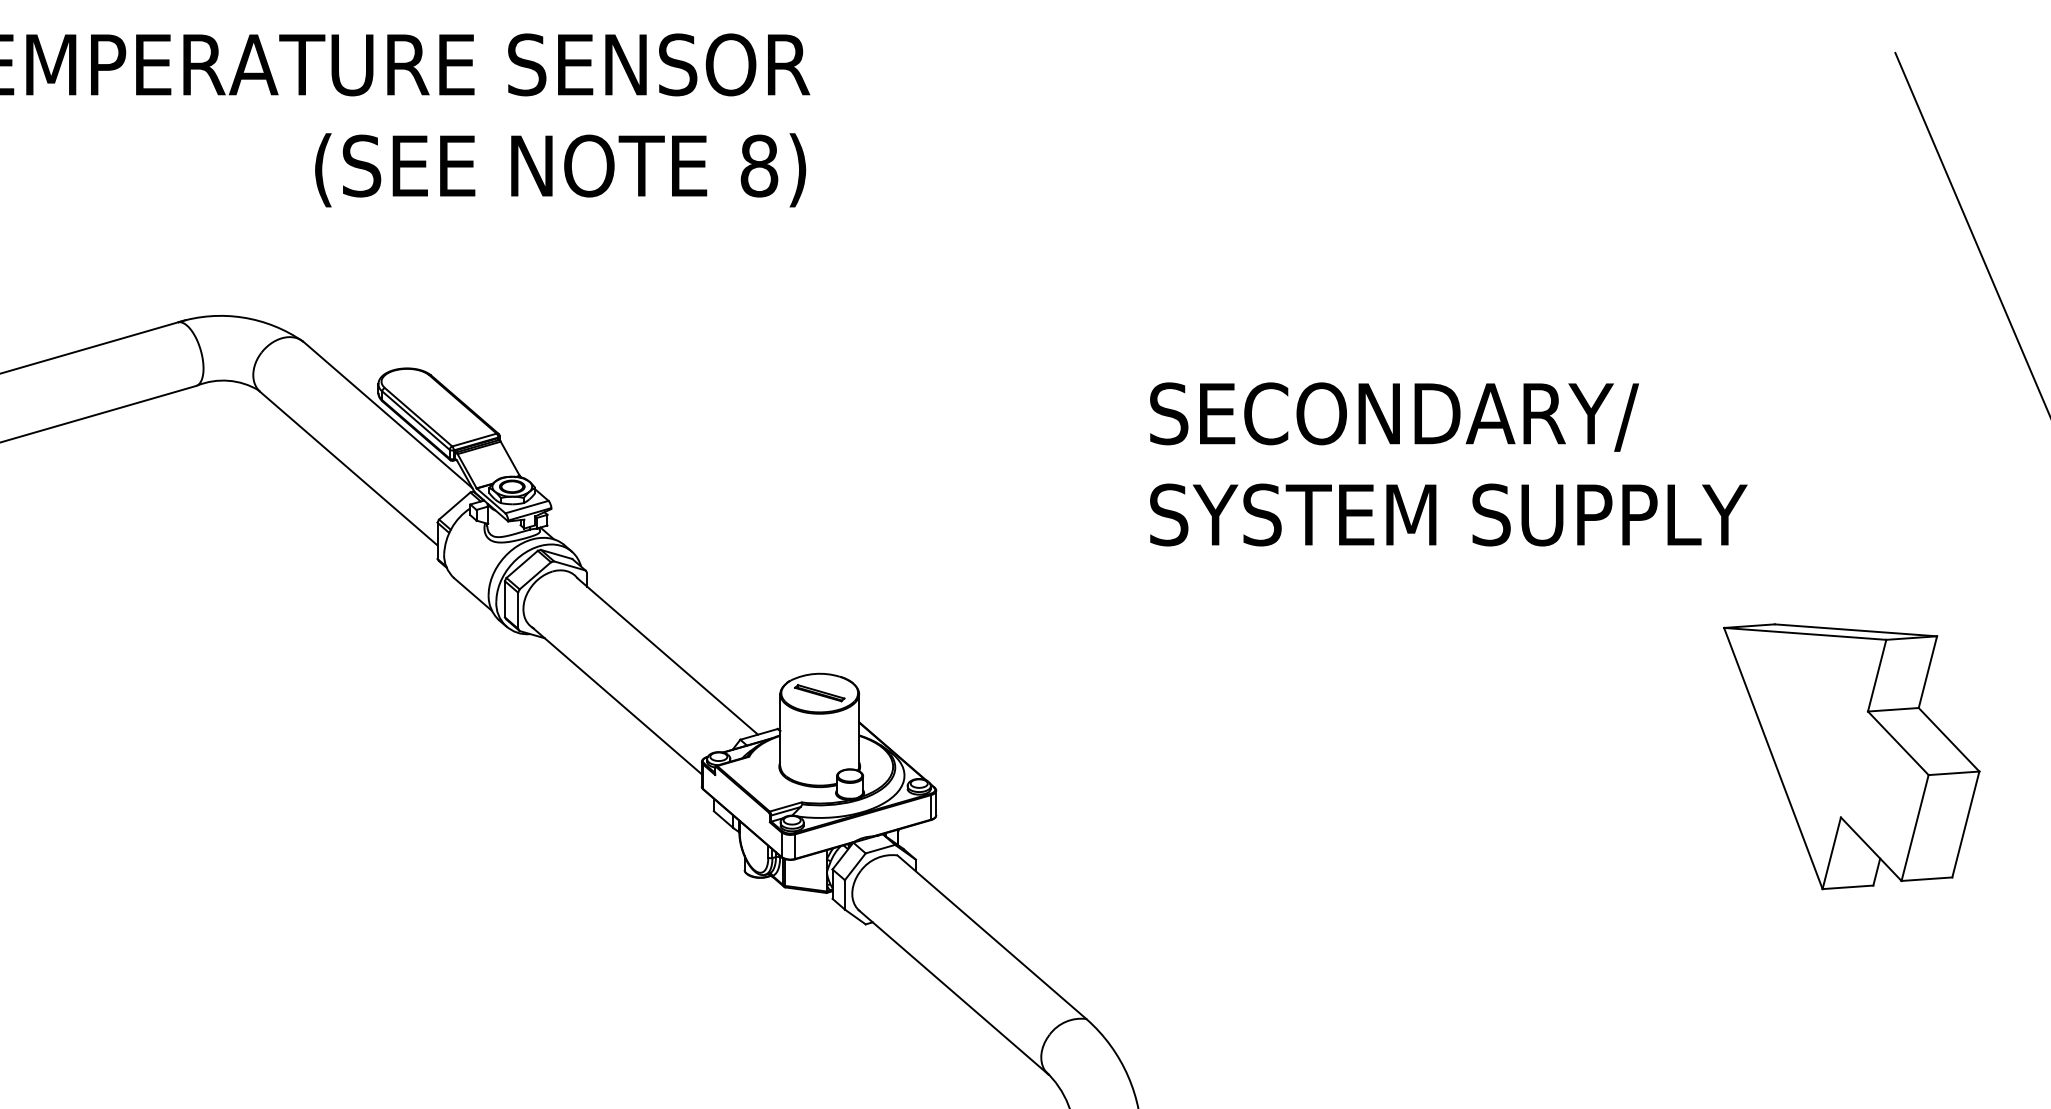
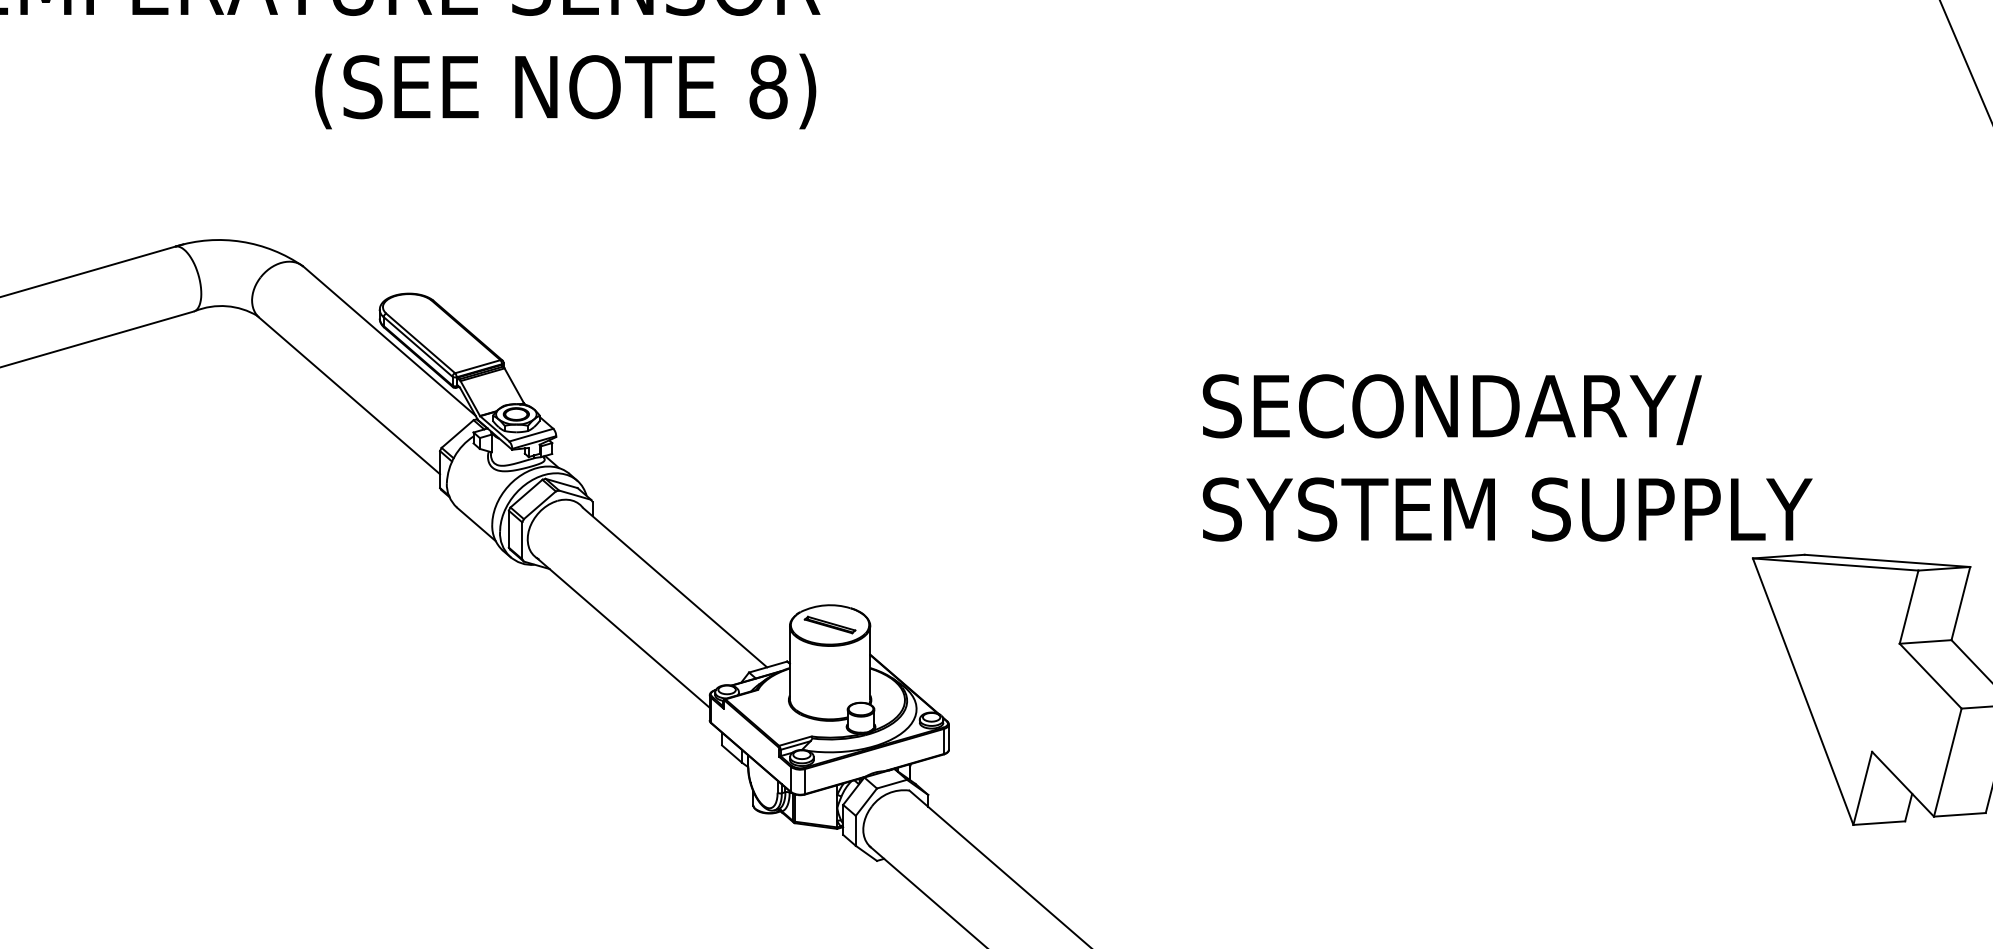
text: (1448, 464) -> (1507, 458), moved

